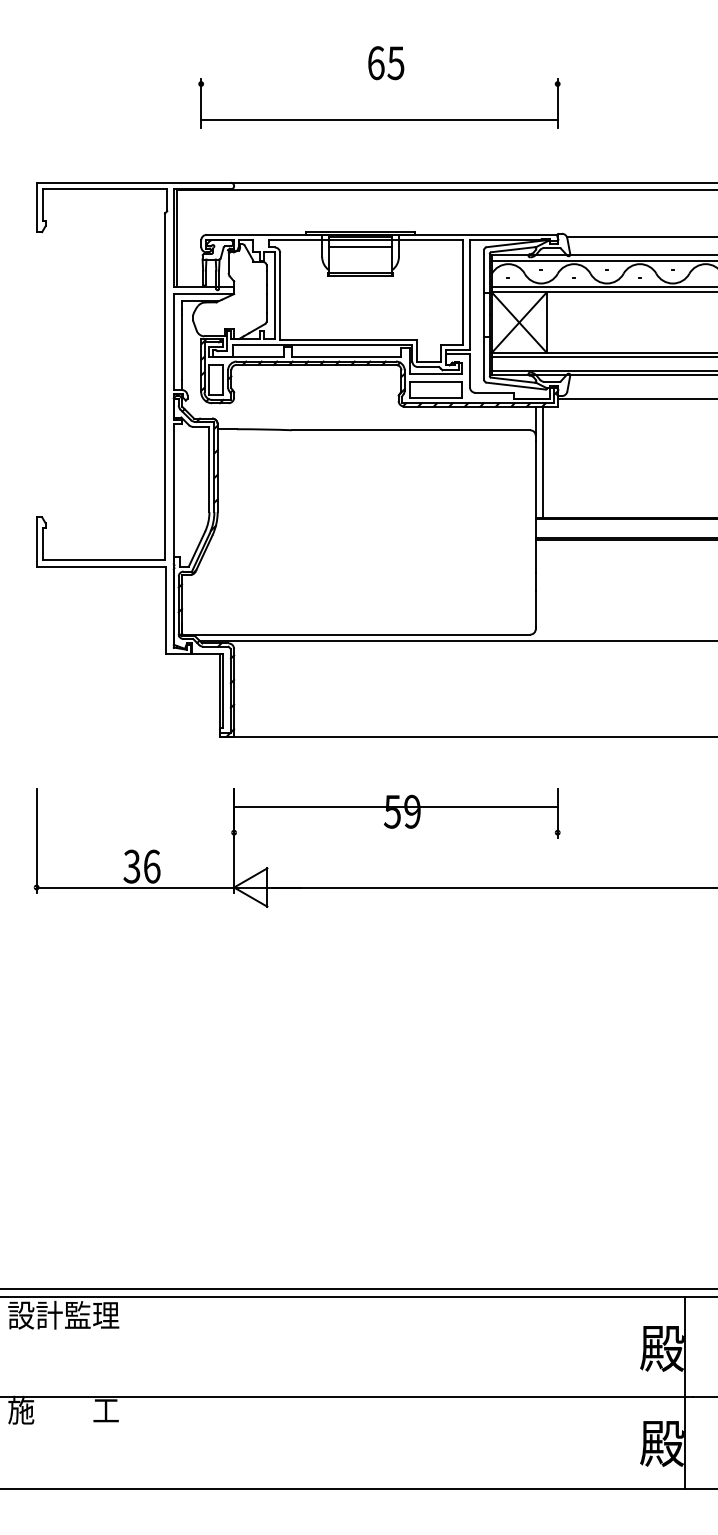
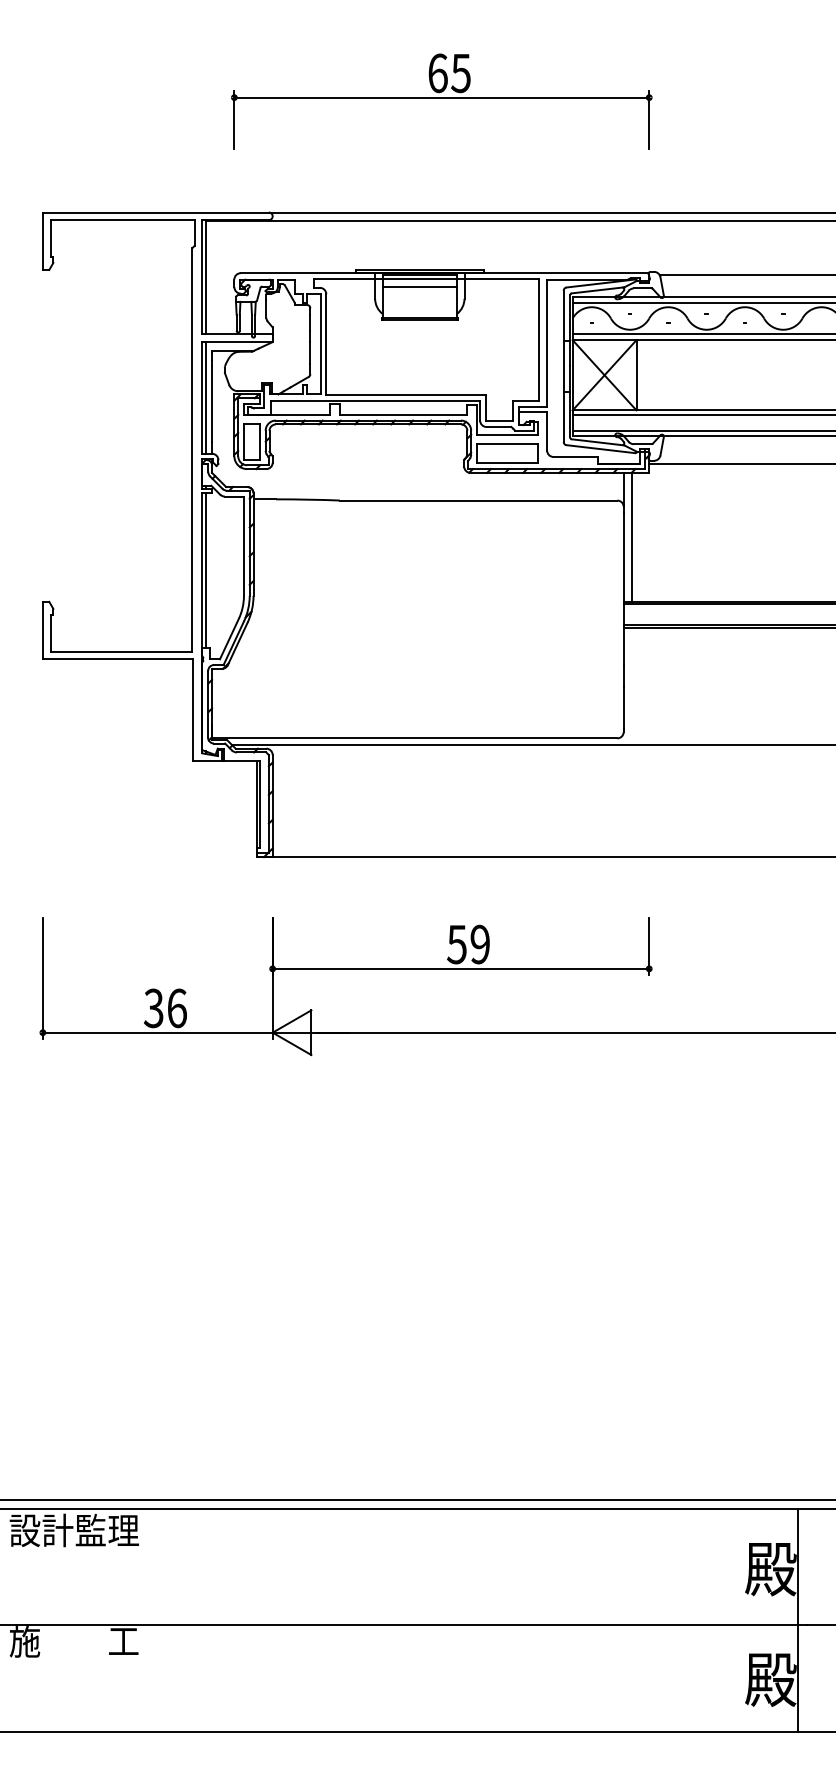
line: (379, 120) -> (441, 97), moved
line: (176, 341) -> (205, 397), added
line: (176, 490) -> (205, 570), added
line: (395, 806) -> (460, 968), moved

